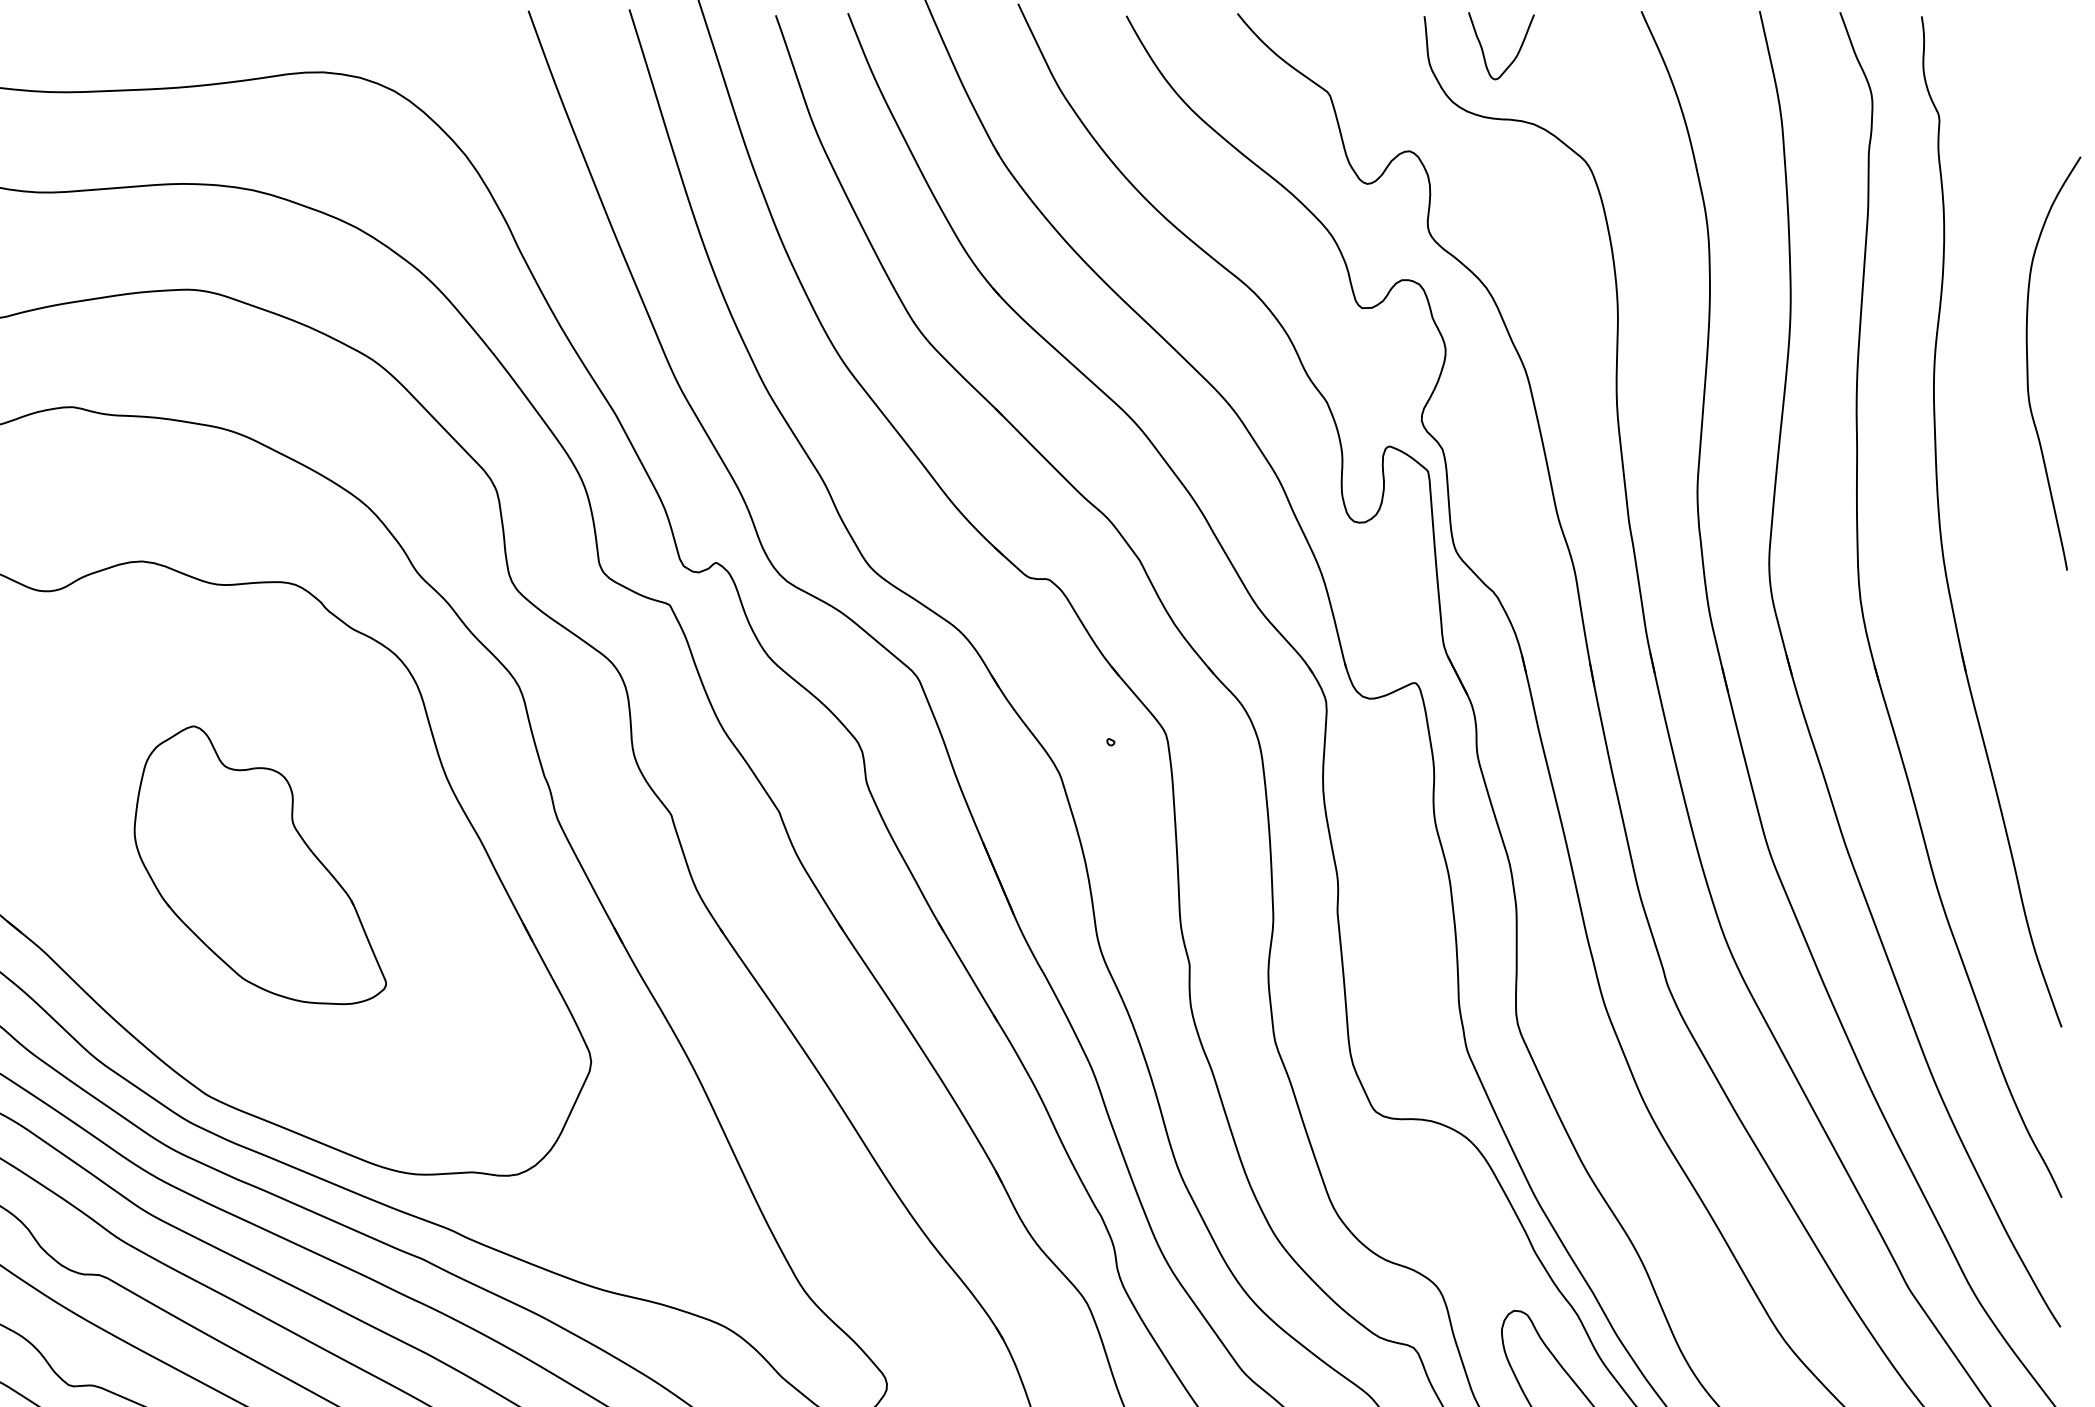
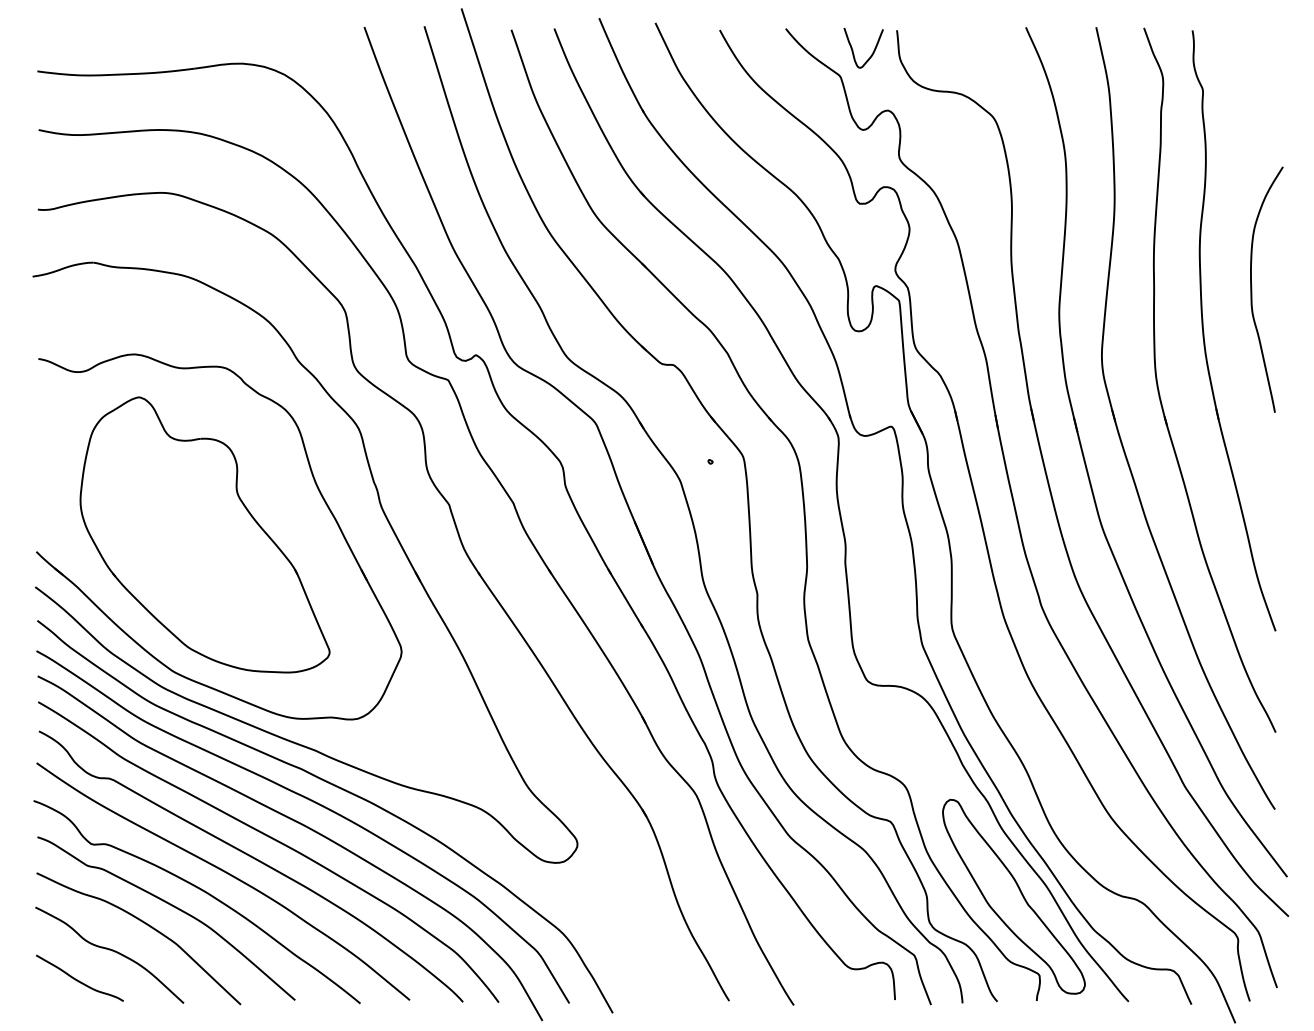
curve: (1516, 53) -> (872, 52), moved
curve: (2029, 363) -> (1252, 289), moved
part: (259, 864) -> (204, 534), size x1.67

